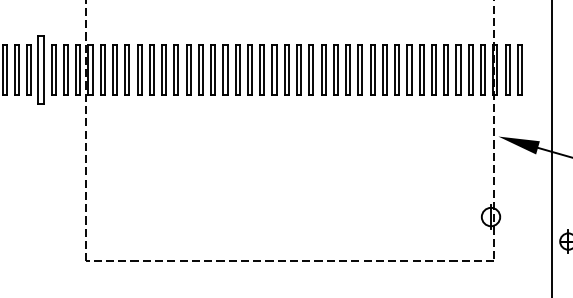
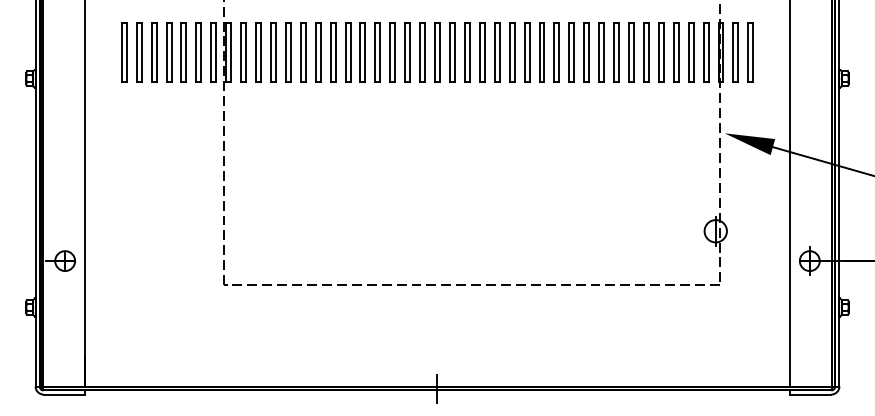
part: (41, 70) -> (169, 52), size x0.71

